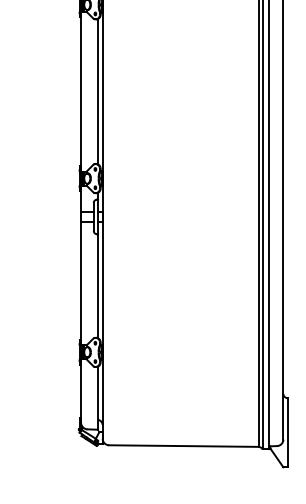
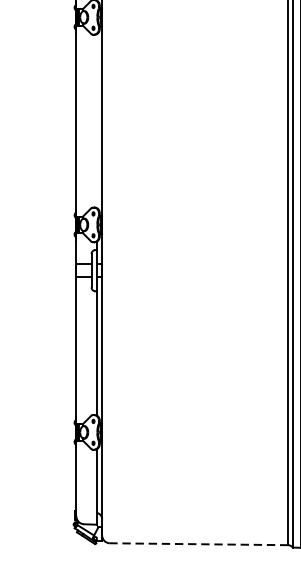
line: (98, 91) -> (97, 120), removed
line: (183, 446) -> (198, 544), solid -> dashed

